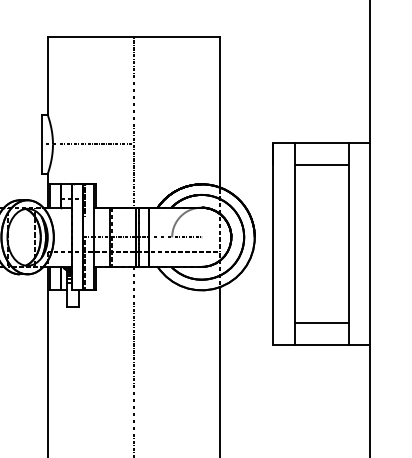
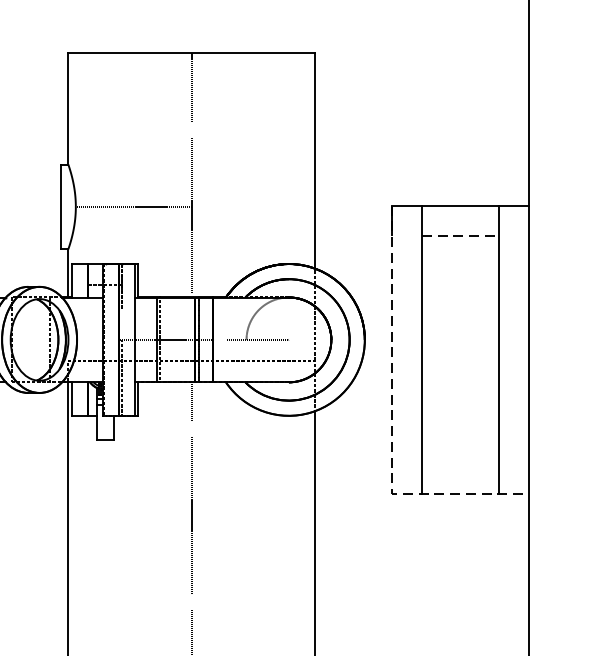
line: (321, 164) -> (460, 235), solid -> dashed
line: (273, 292) -> (391, 418), solid -> dashed
line: (321, 323) -> (460, 463), removed

